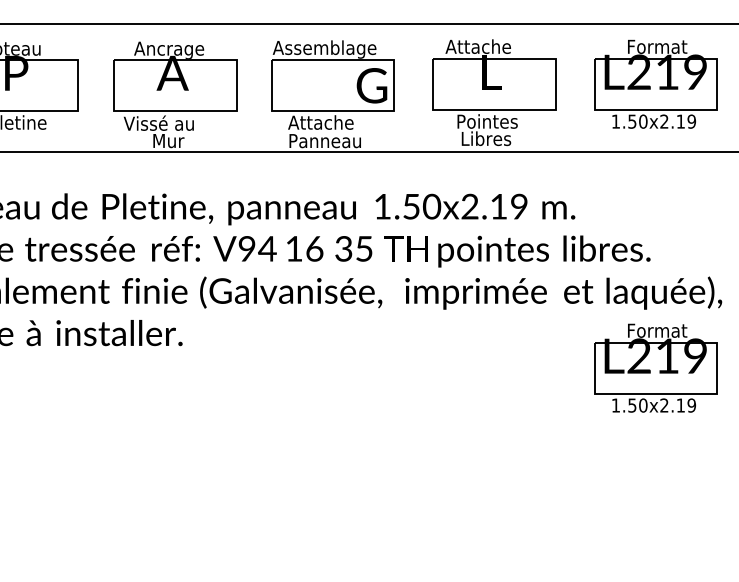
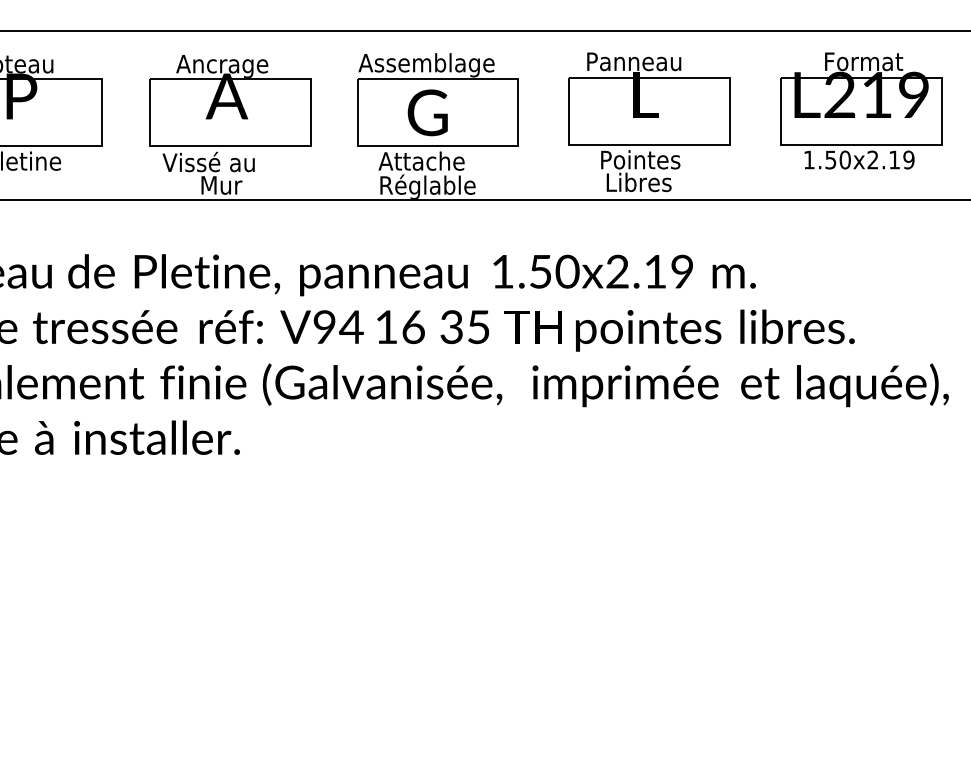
text: (482, 46) -> (633, 61), Attache -> Panneau
text: (371, 85) -> (427, 112), moved
text: (326, 141) -> (429, 186), Panneau -> Réglable
part: (655, 367) -> (861, 483), removed

